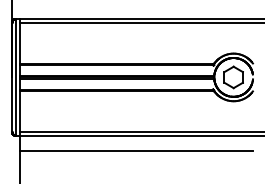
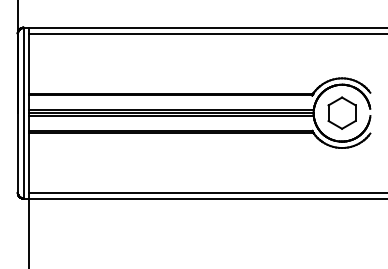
line: (136, 151) -> (199, 221), removed

